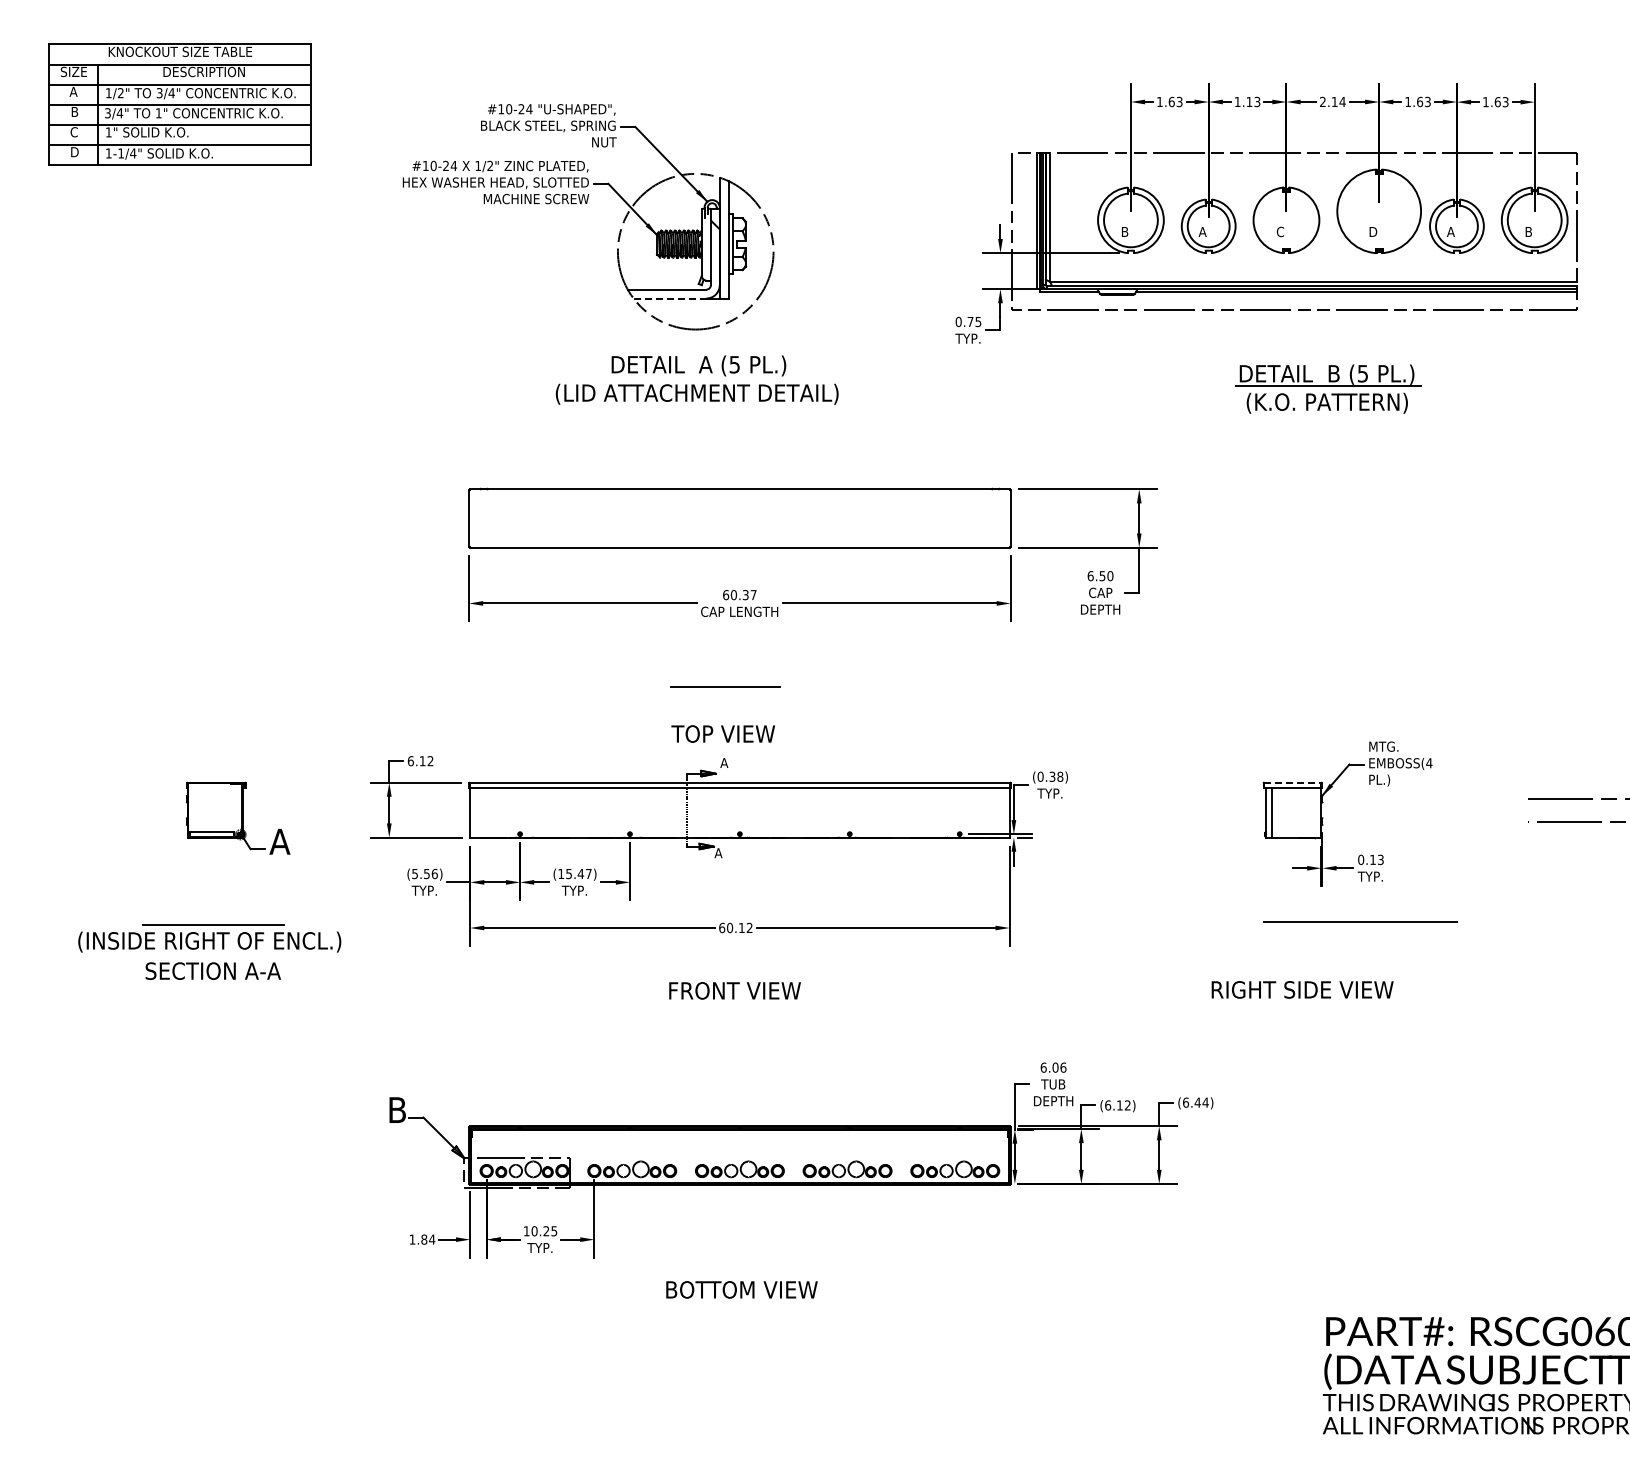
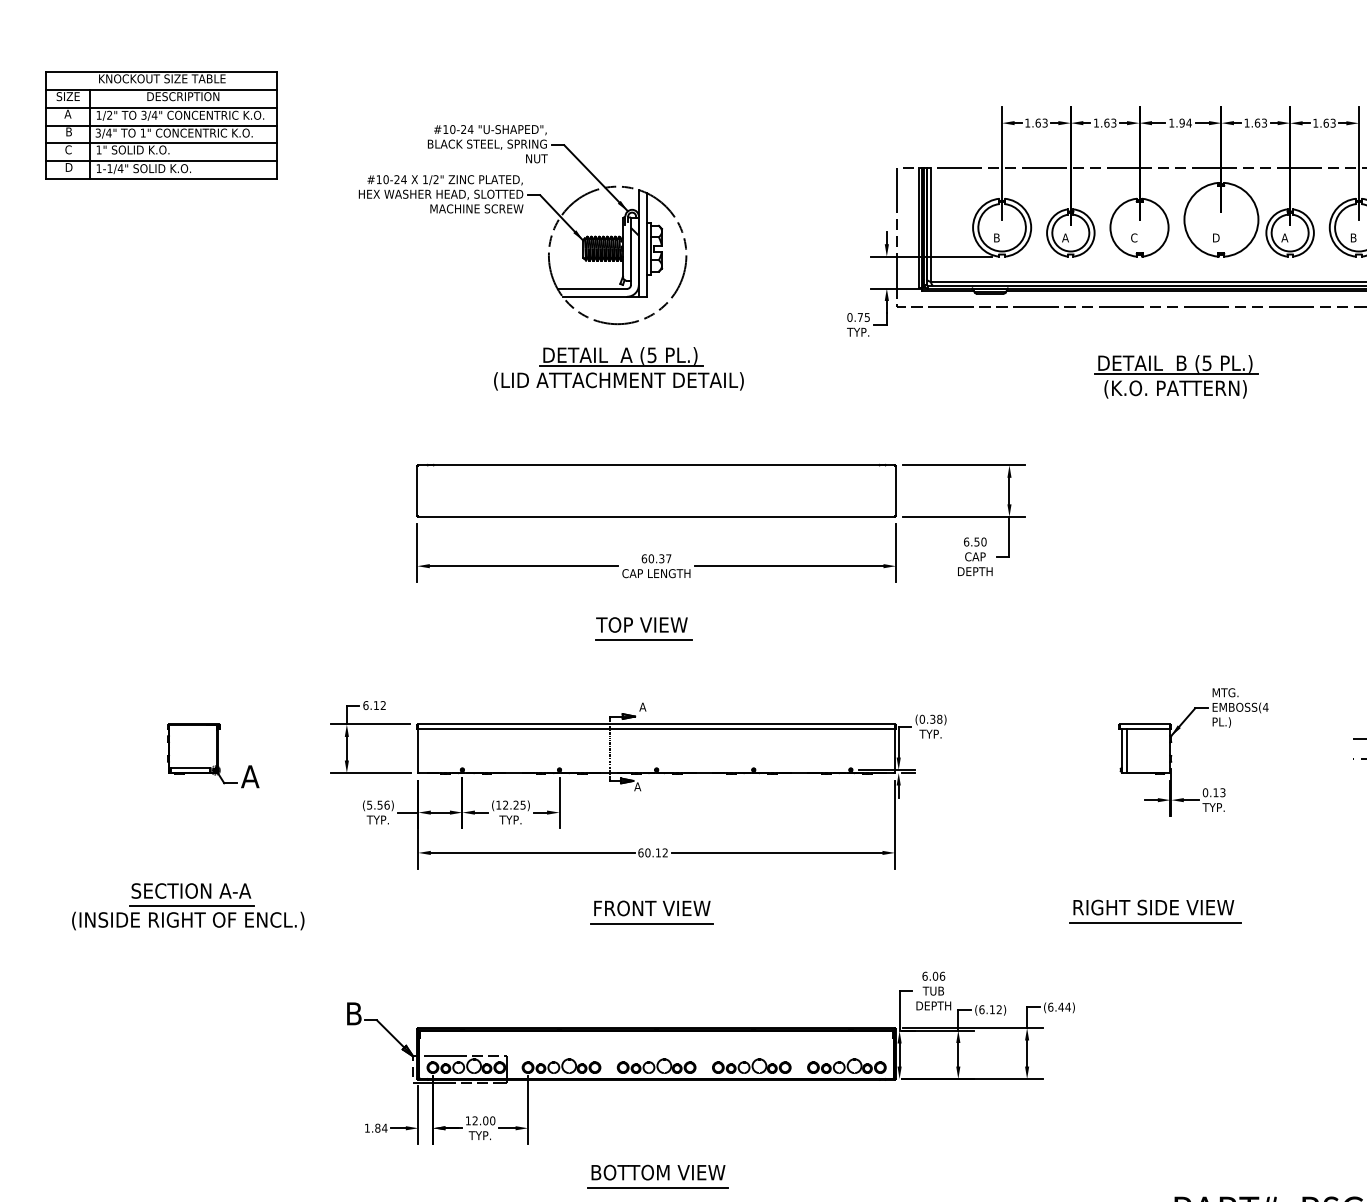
text: (1249, 101) -> (1106, 122), 1.13 -> 1.63
text: (1328, 101) -> (1176, 122), 2.14 -> 1.94
line: (670, 298) -> (595, 296), dashed -> solid
line: (699, 377) -> (620, 366), added
text: (722, 733) -> (641, 624), moved
line: (1293, 782) -> (1145, 724), dashed -> solid
text: (578, 873) -> (514, 804), (15.47) -> (12.25)
line: (1360, 921) -> (1155, 922), moved
part: (209, 938) -> (188, 917), moved
line: (734, 1007) -> (651, 923), added
text: (544, 1231) -> (484, 1121), 10.25 -> 12.00
line: (741, 1306) -> (658, 1187), added

